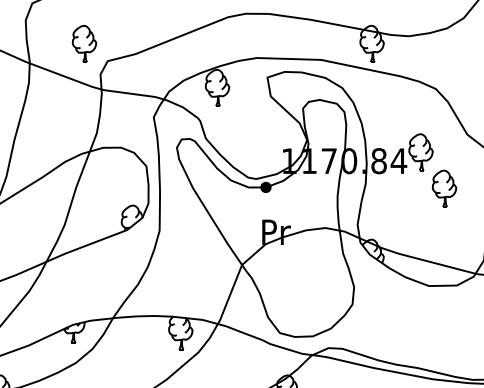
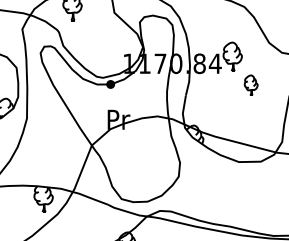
part: (444, 188) -> (251, 85), size x0.7

